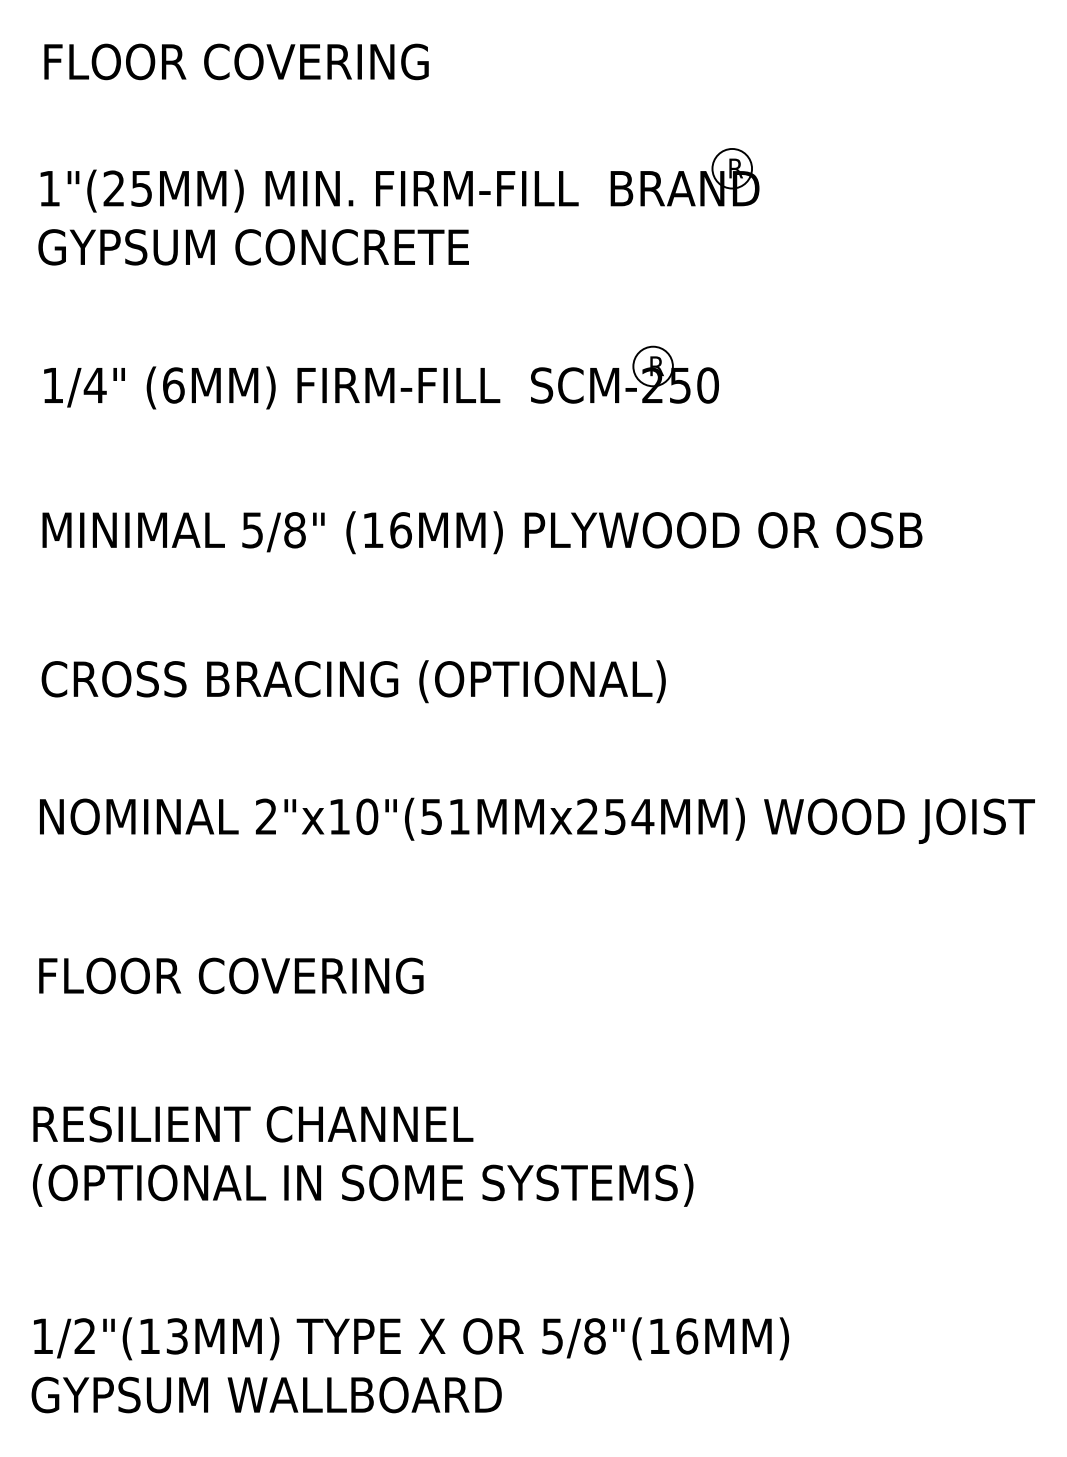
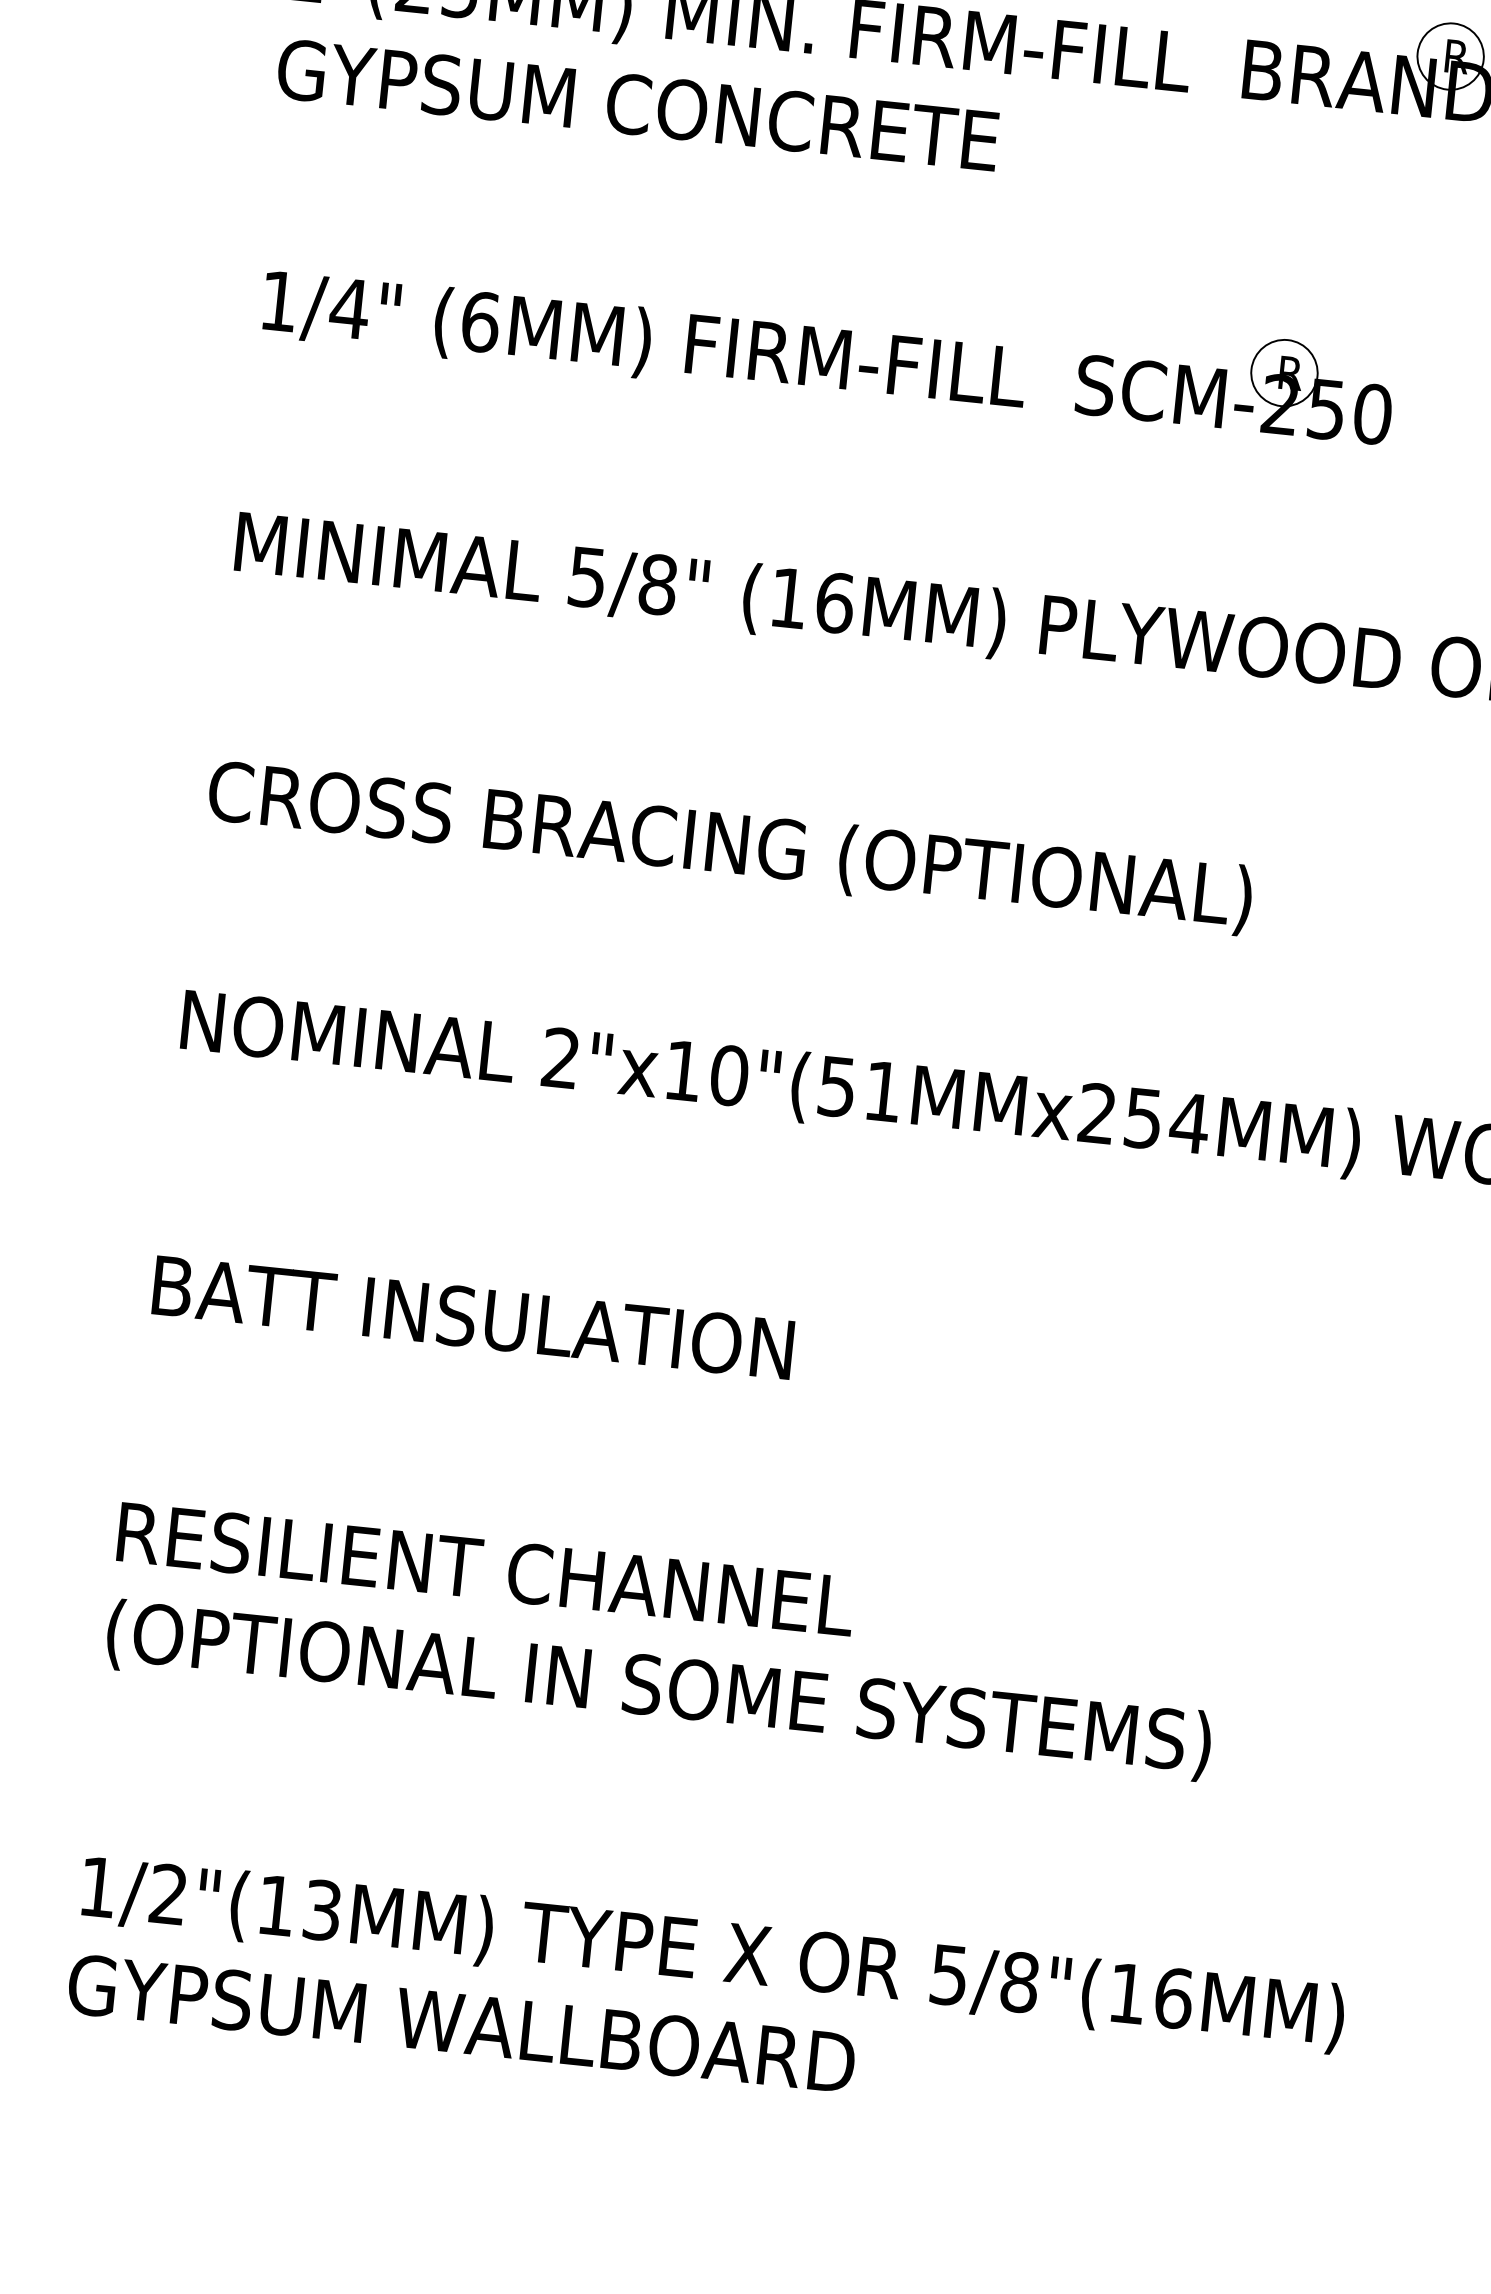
text: (233, 975) -> (478, 1317), FLOOR COVERING -> BATT INSULATION

